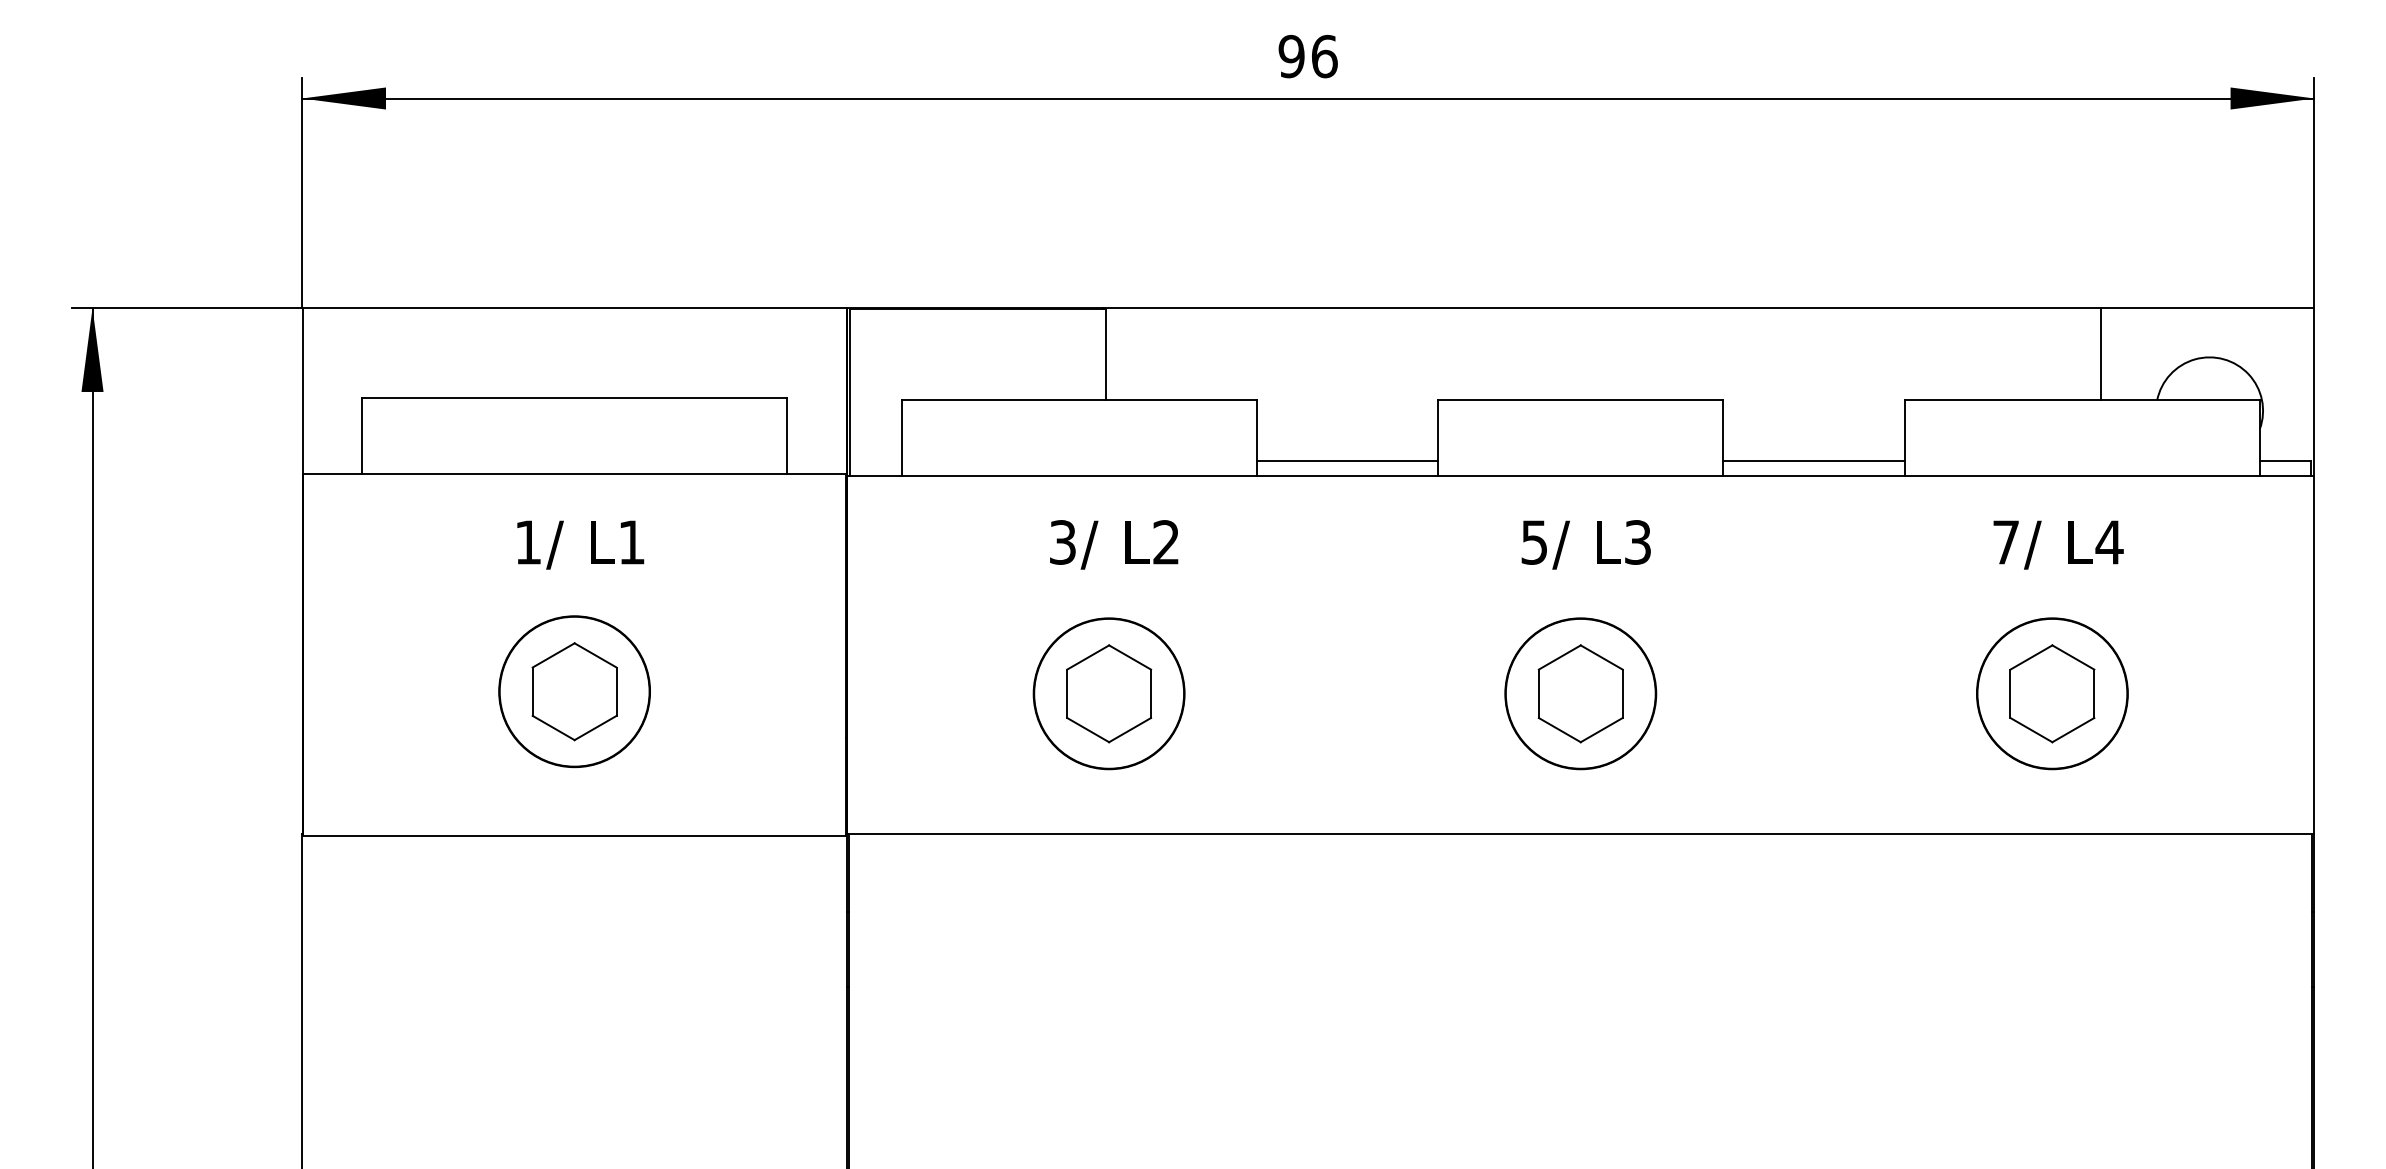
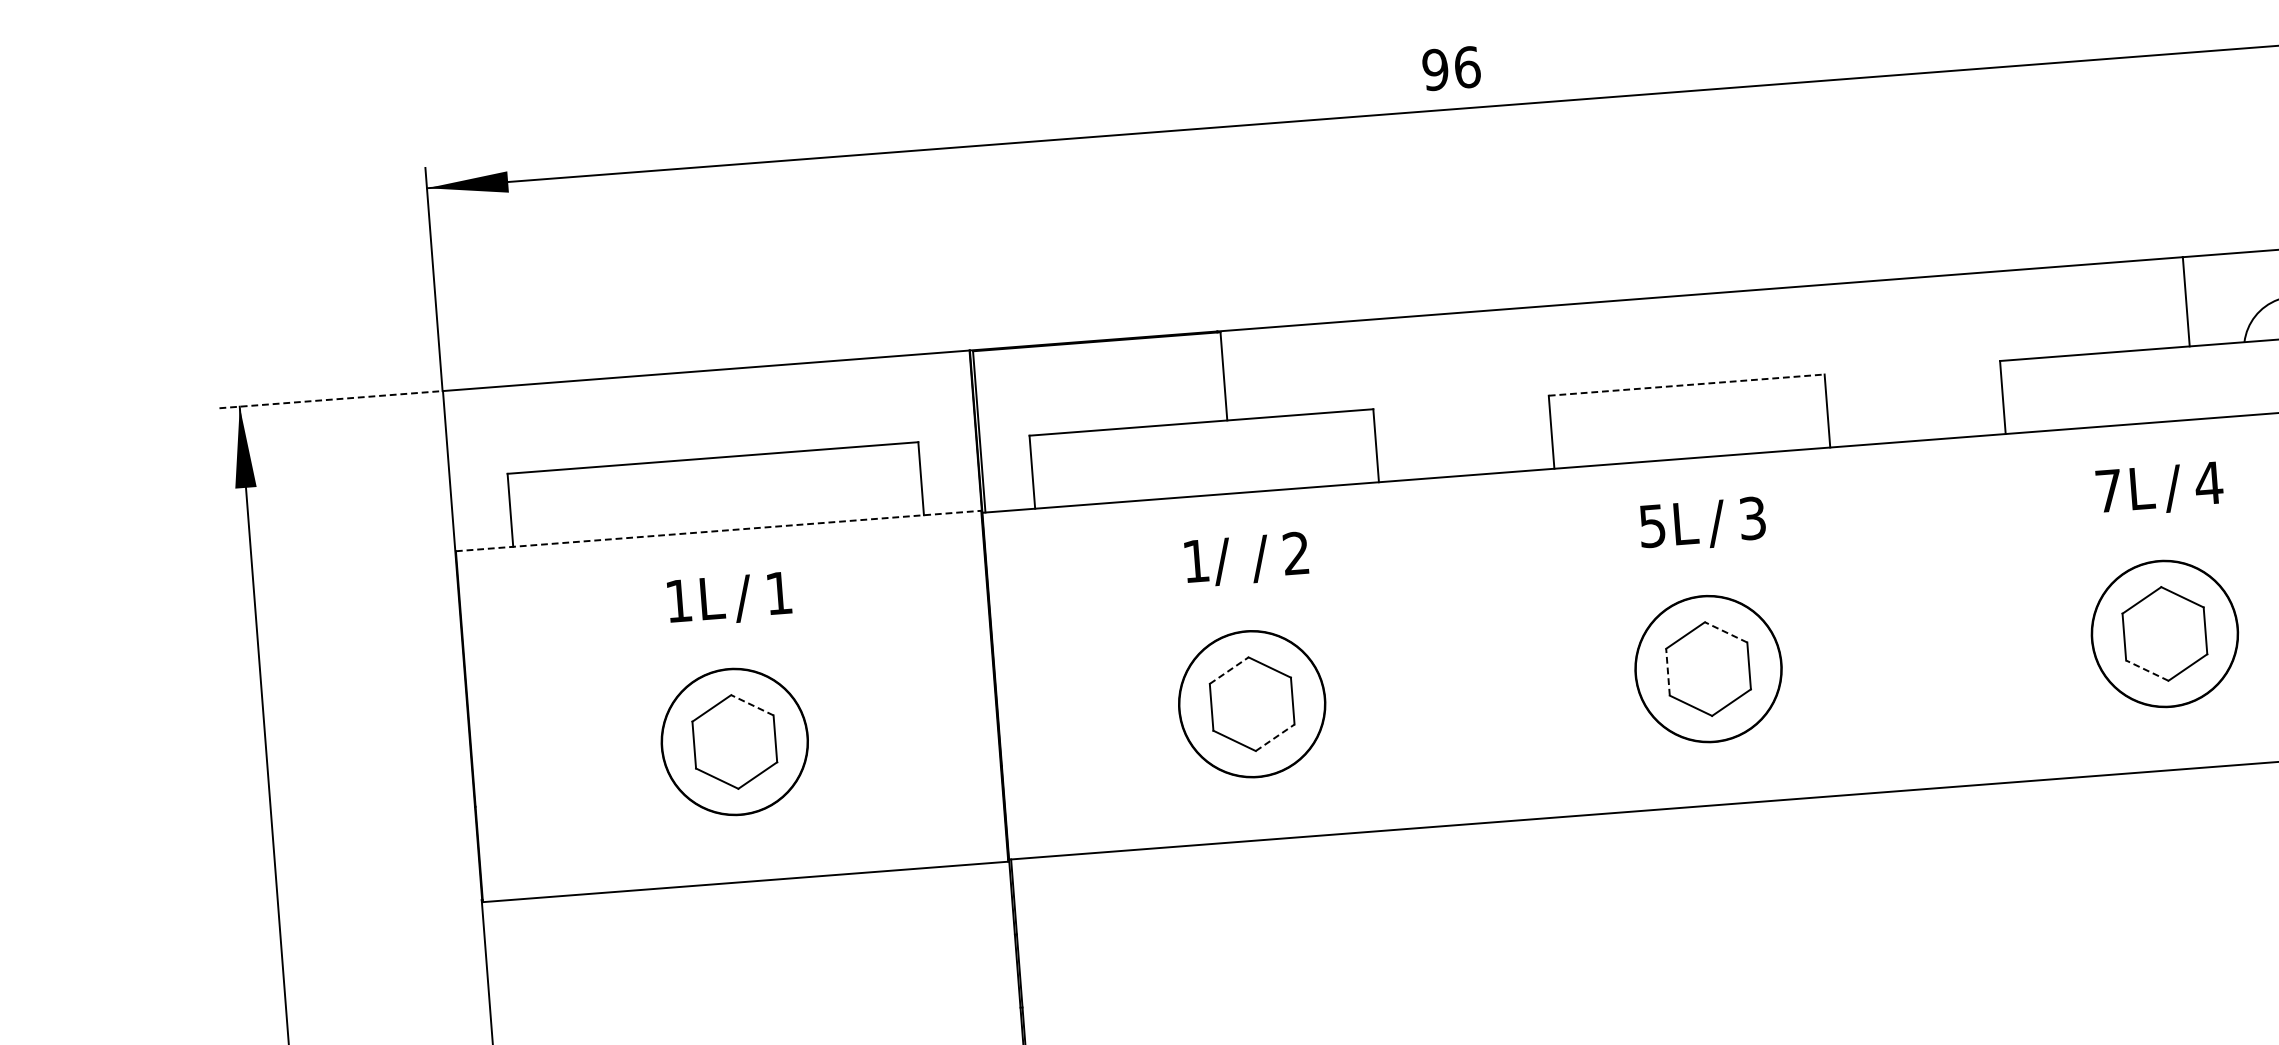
text: (1307, 56) -> (1450, 68), moved
line: (187, 308) -> (331, 399), solid -> dashed
line: (1580, 400) -> (1686, 385), solid -> dashed
line: (1347, 461) -> (1465, 461), removed
line: (1813, 461) -> (1916, 426), removed
line: (575, 473) -> (719, 530), solid -> dashed
text: (1062, 542) -> (1195, 561), 3 -> 1
text: (560, 544) -> (710, 600), / -> L
text: (599, 544) -> (747, 597), L -> /
text: (1134, 544) -> (1265, 557), L -> /
text: (1566, 544) -> (1683, 525), / -> L
text: (1605, 544) -> (1721, 522), L -> /
text: (2038, 544) -> (2140, 490), / -> L
text: (2077, 544) -> (2178, 487), L -> /
line: (595, 655) -> (752, 705), solid -> dashed
line: (1088, 657) -> (1229, 670), solid -> dashed
line: (1601, 657) -> (1725, 632), solid -> dashed
line: (1538, 693) -> (1667, 671), solid -> dashed
line: (1130, 729) -> (1275, 737), solid -> dashed
line: (2031, 729) -> (2147, 670), solid -> dashed

